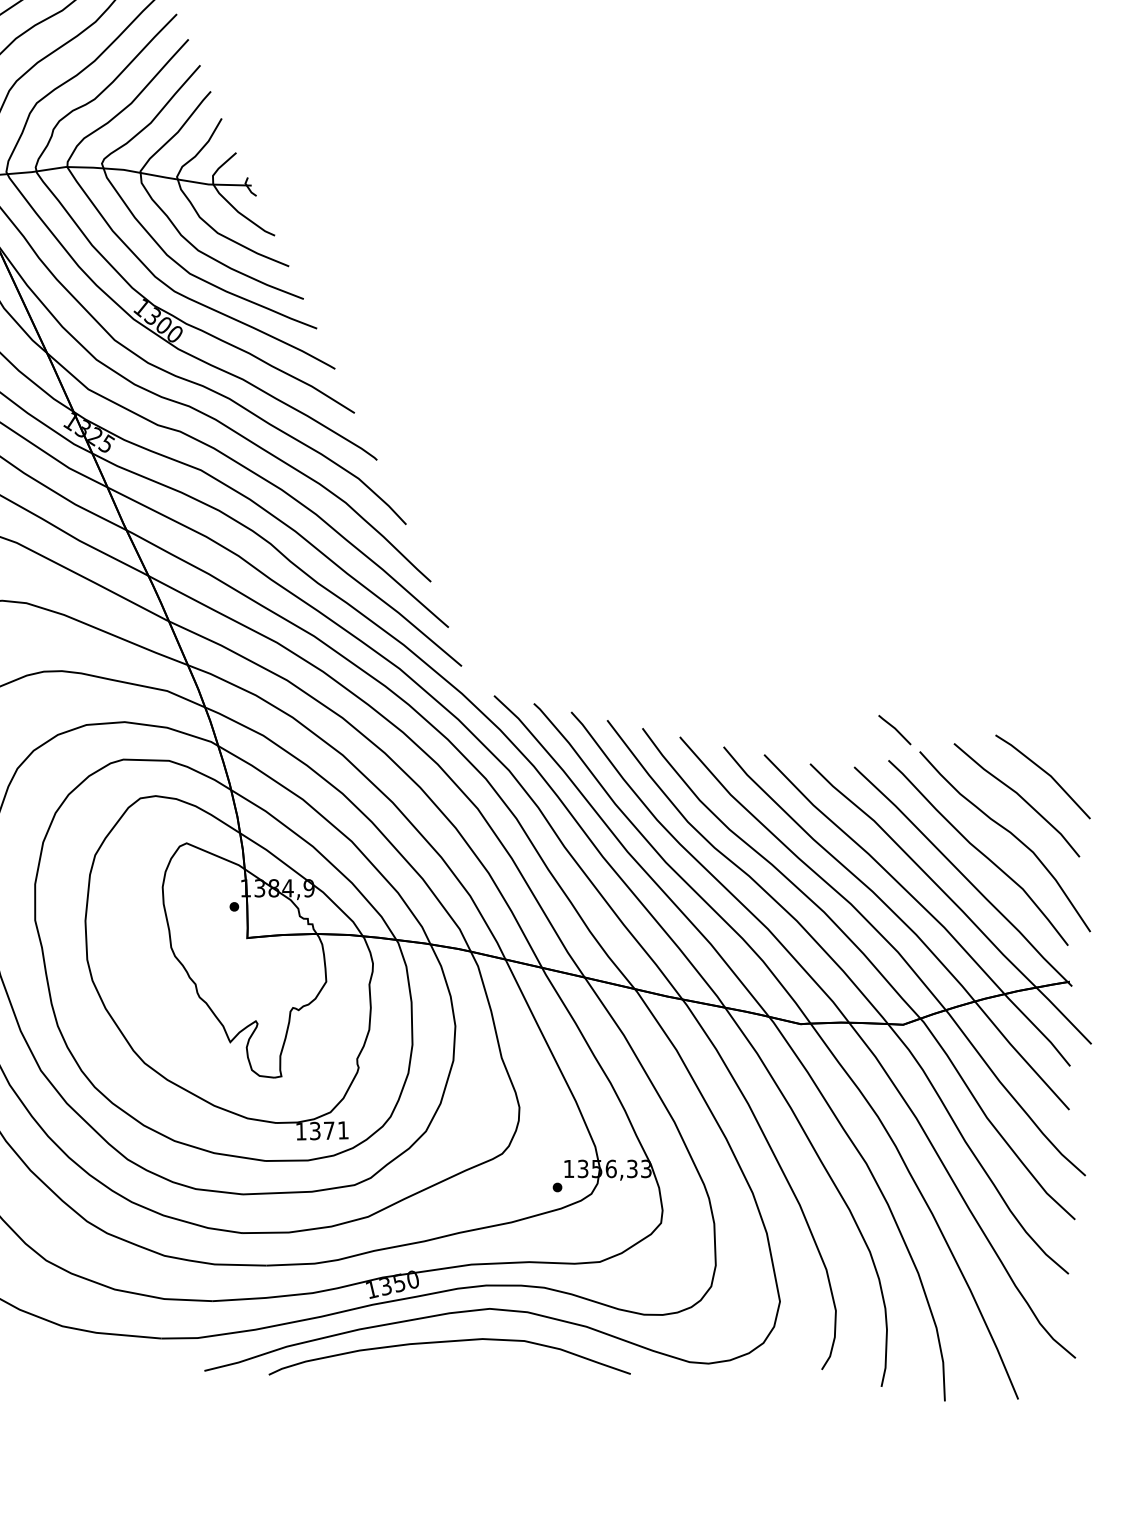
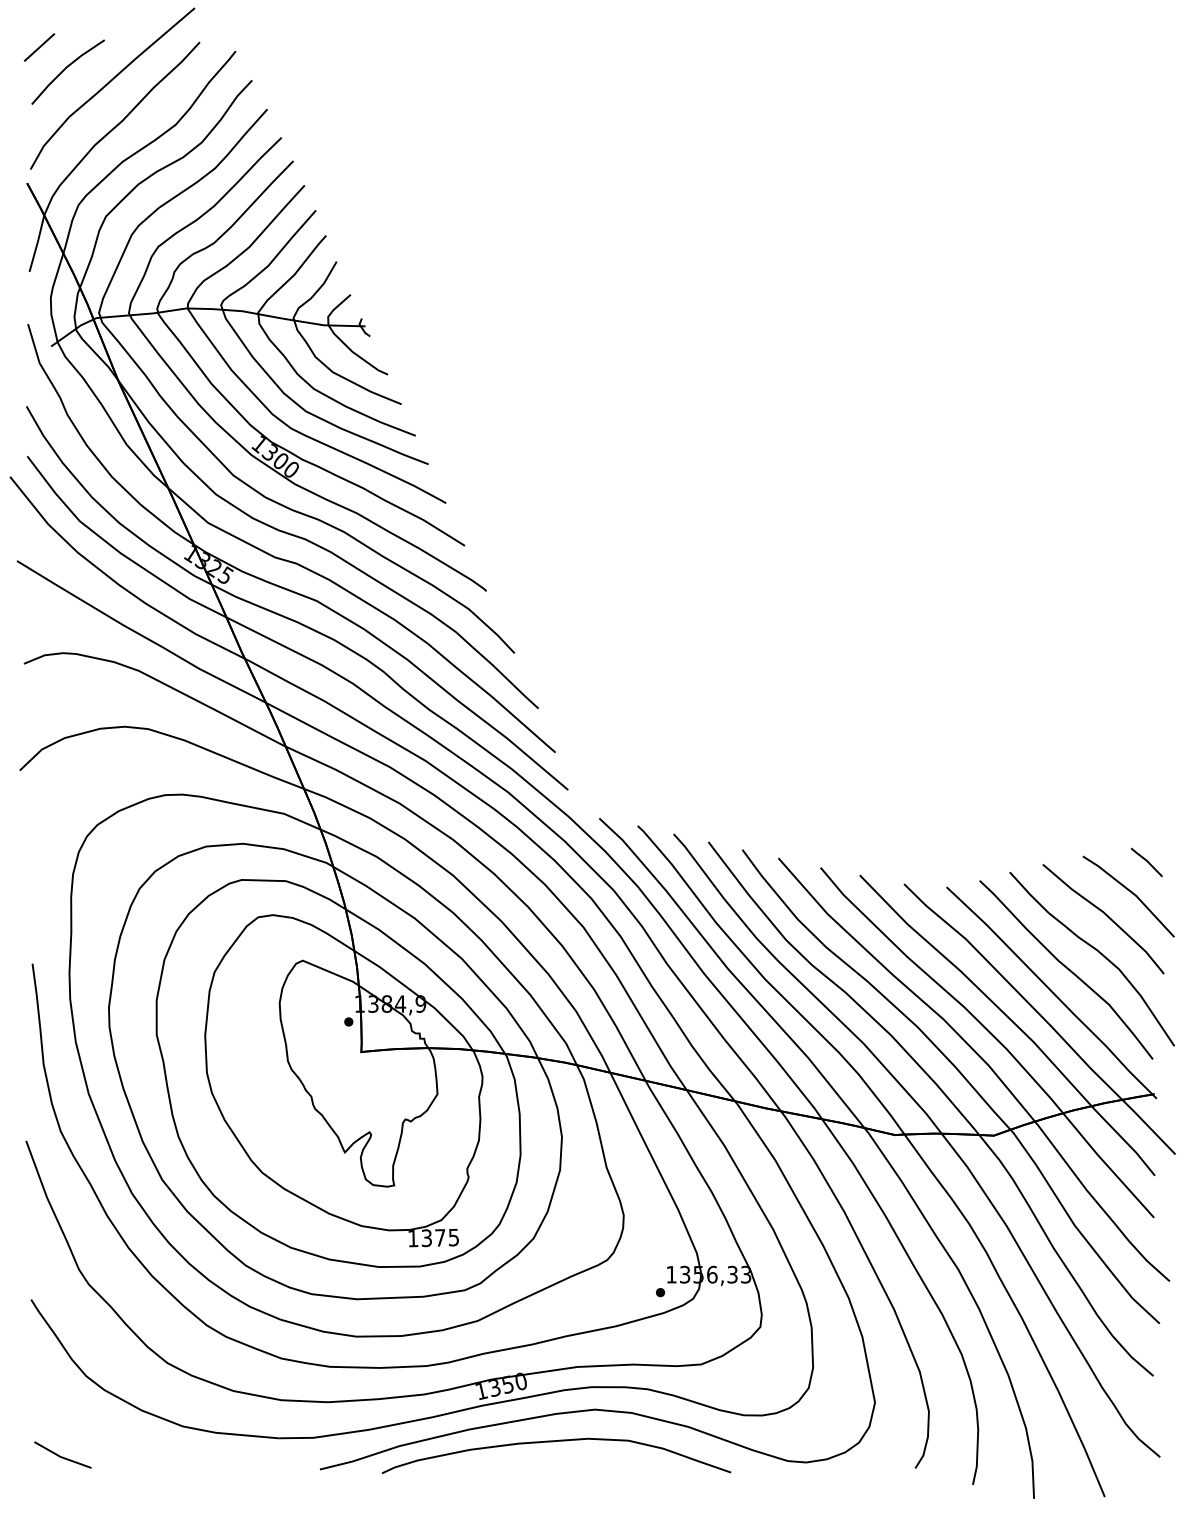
part: (894, 730) -> (1146, 862), moved
text: (342, 1130) -> (453, 1237), 1371 -> 1375

